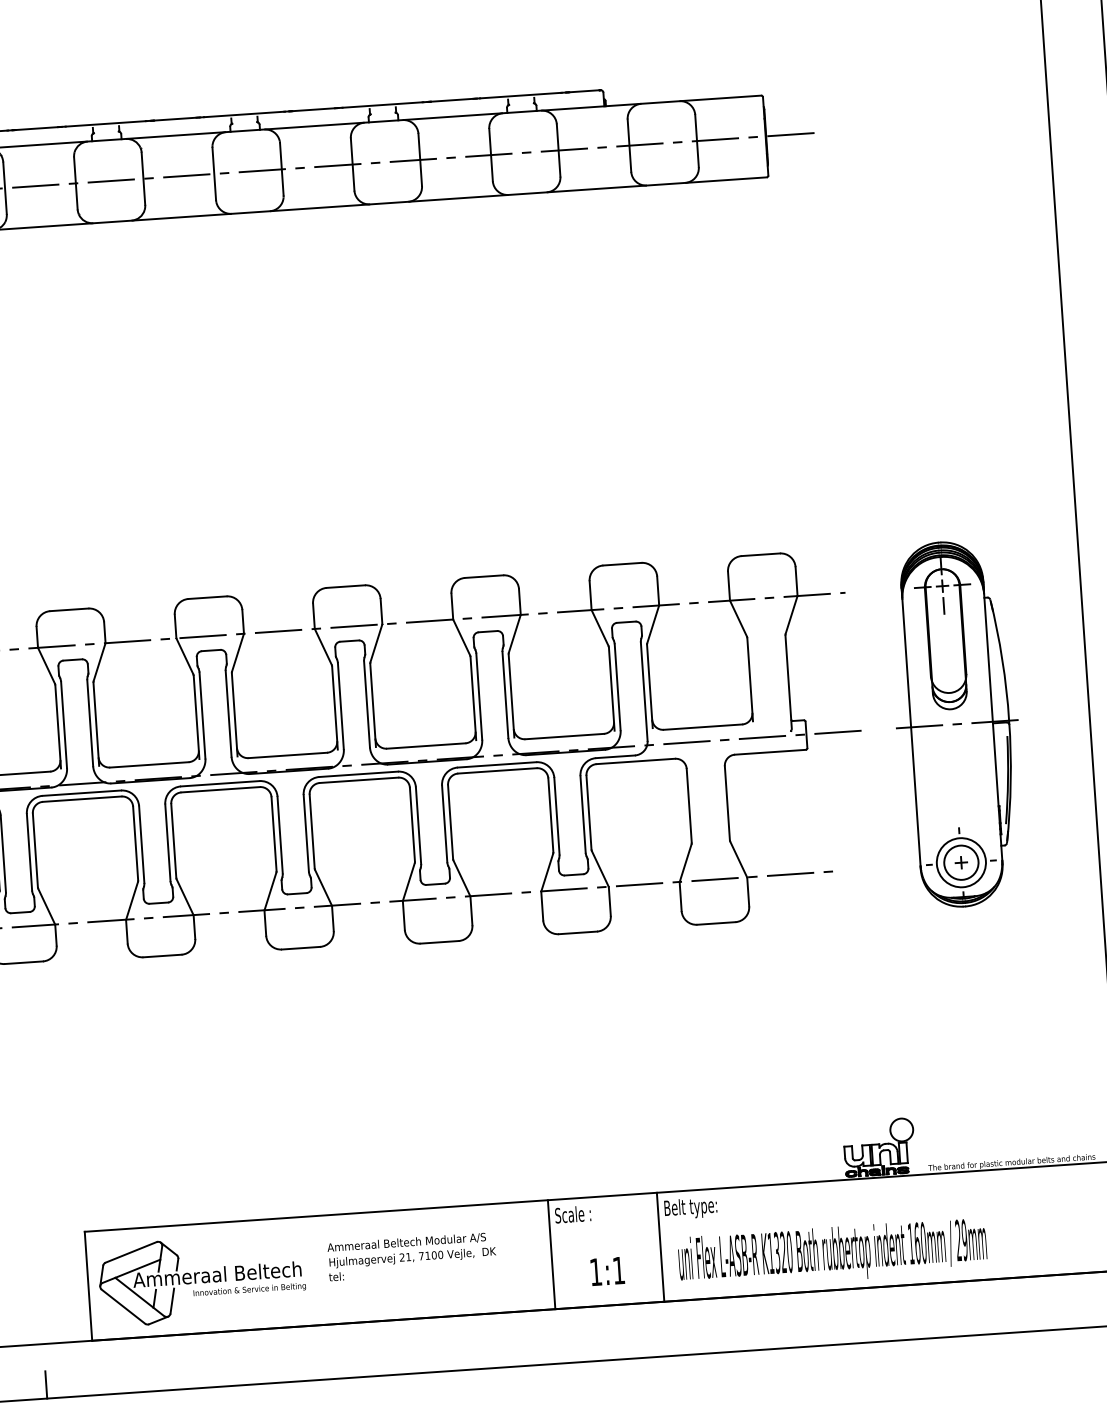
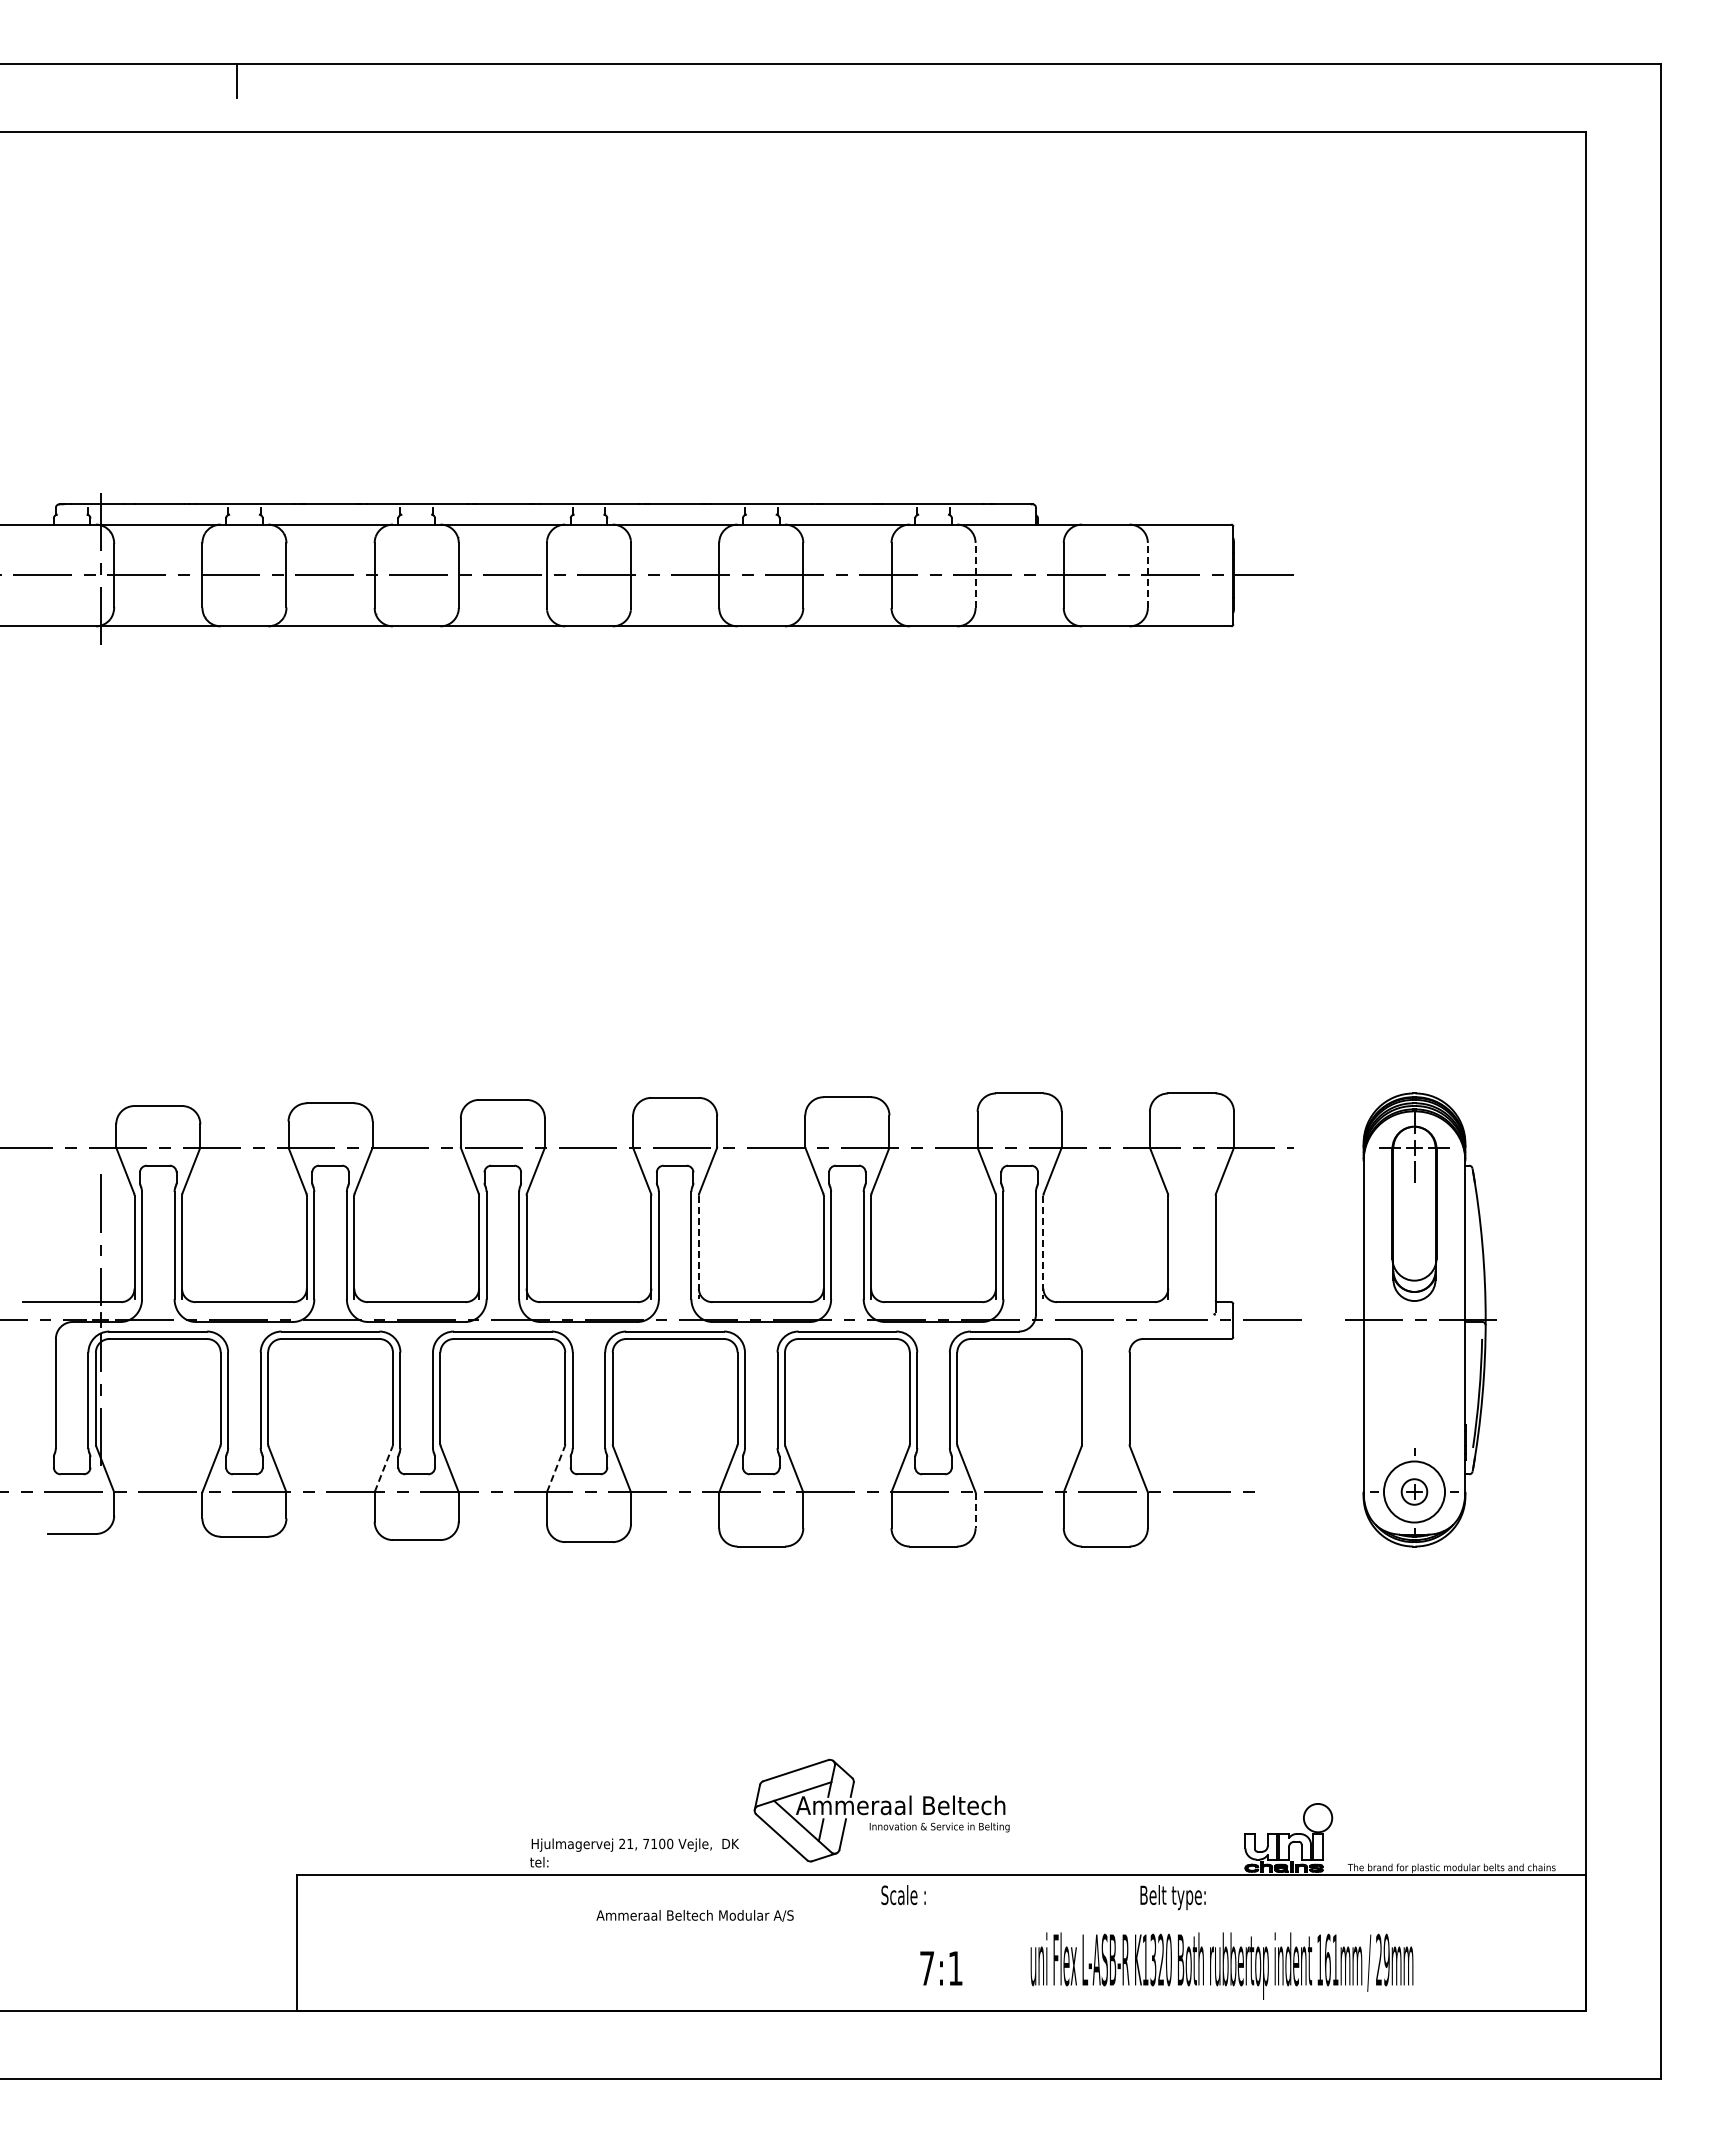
line: (696, 141) -> (1147, 575), solid -> dashed
line: (558, 150) -> (975, 575), solid -> dashed
line: (649, 686) -> (1043, 1247), solid -> dashed
line: (372, 705) -> (698, 1247), solid -> dashed
circle: (961, 862) -> (1414, 1491), size x0.6
line: (270, 890) -> (556, 1468), solid -> dashed
line: (131, 900) -> (383, 1468), solid -> dashed
line: (609, 901) -> (975, 1510), solid -> dashed
text: (690, 1208) -> (1172, 1897), moved
text: (923, 1242) -> (1335, 1959), 160mm -> 161mm
line: (660, 1246) -> (1009, 1942), removed
line: (551, 1254) -> (873, 1942), removed
text: (412, 1263) -> (634, 1852), moved
text: (595, 1272) -> (926, 1968), 1:1 -> 7:1
part: (202, 1279) -> (881, 1810), moved
line: (46, 1384) -> (236, 2061), removed

